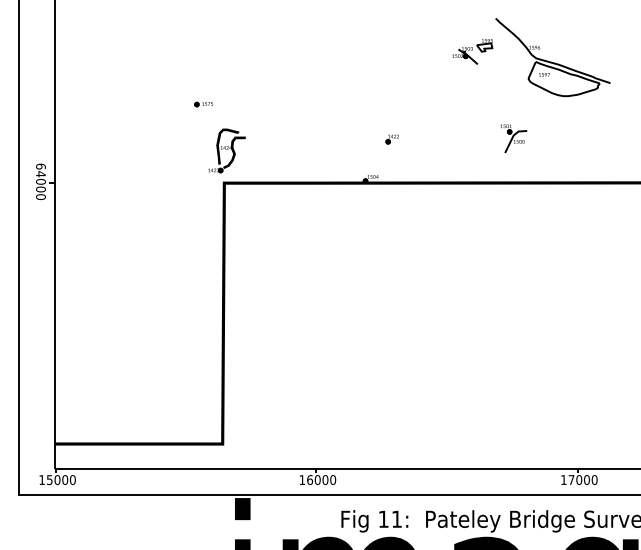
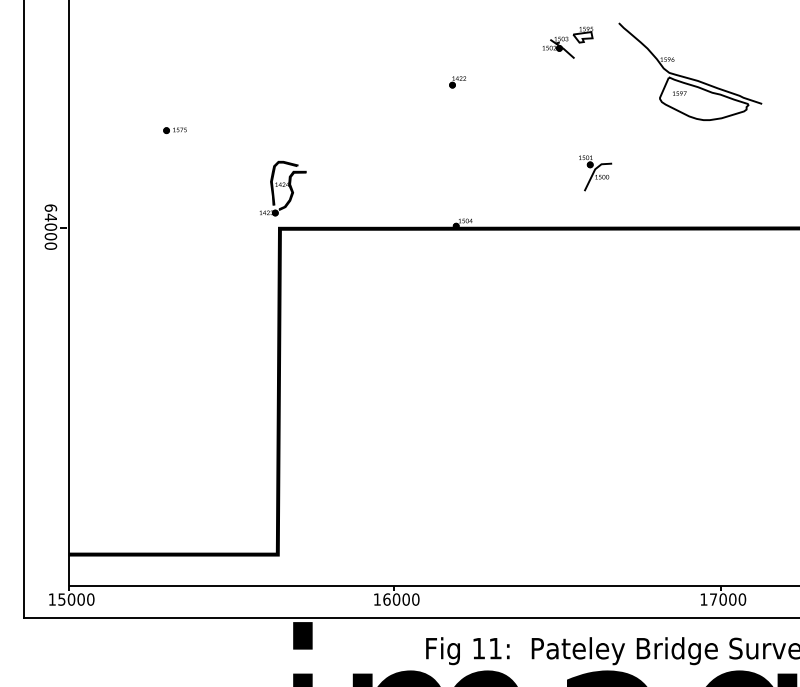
part: (473, 51) -> (568, 42), moved
part: (203, 104) -> (174, 130), moved
part: (513, 138) -> (595, 173), moved
part: (392, 139) -> (457, 82), moved

